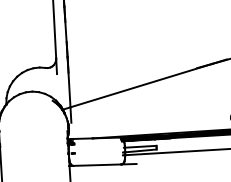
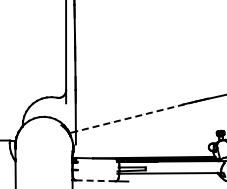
line: (141, 85) -> (135, 116), solid -> dashed
line: (97, 164) -> (95, 180), solid -> dashed

